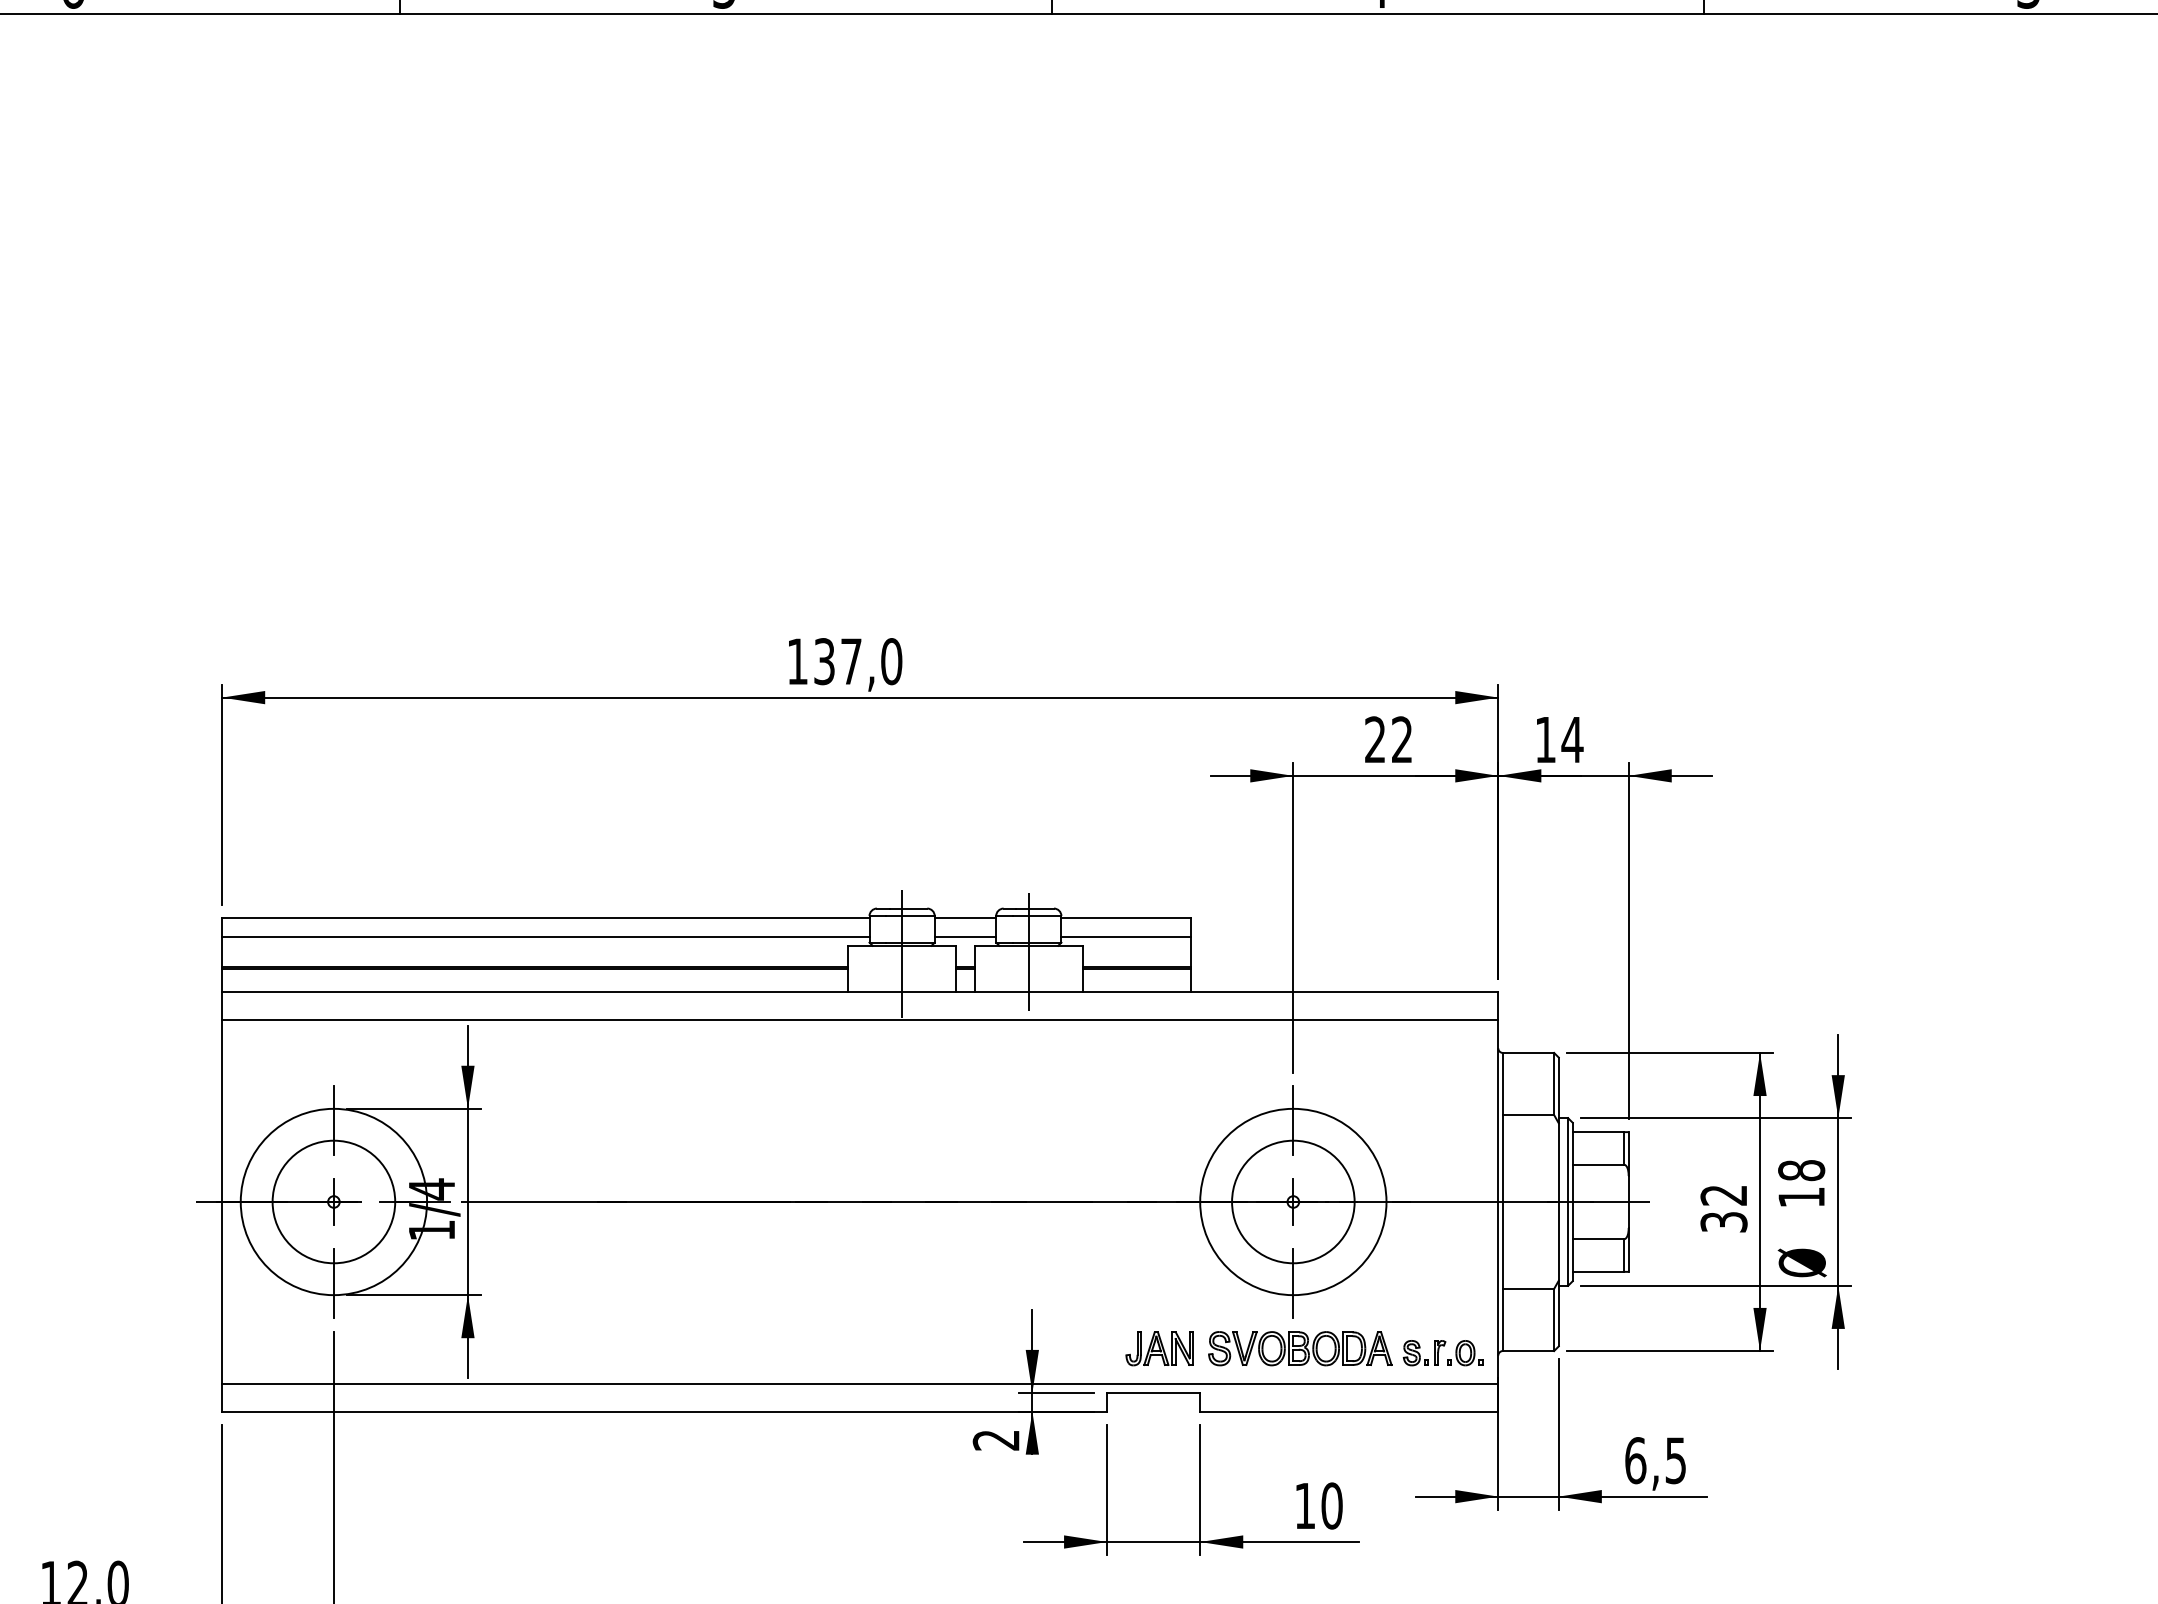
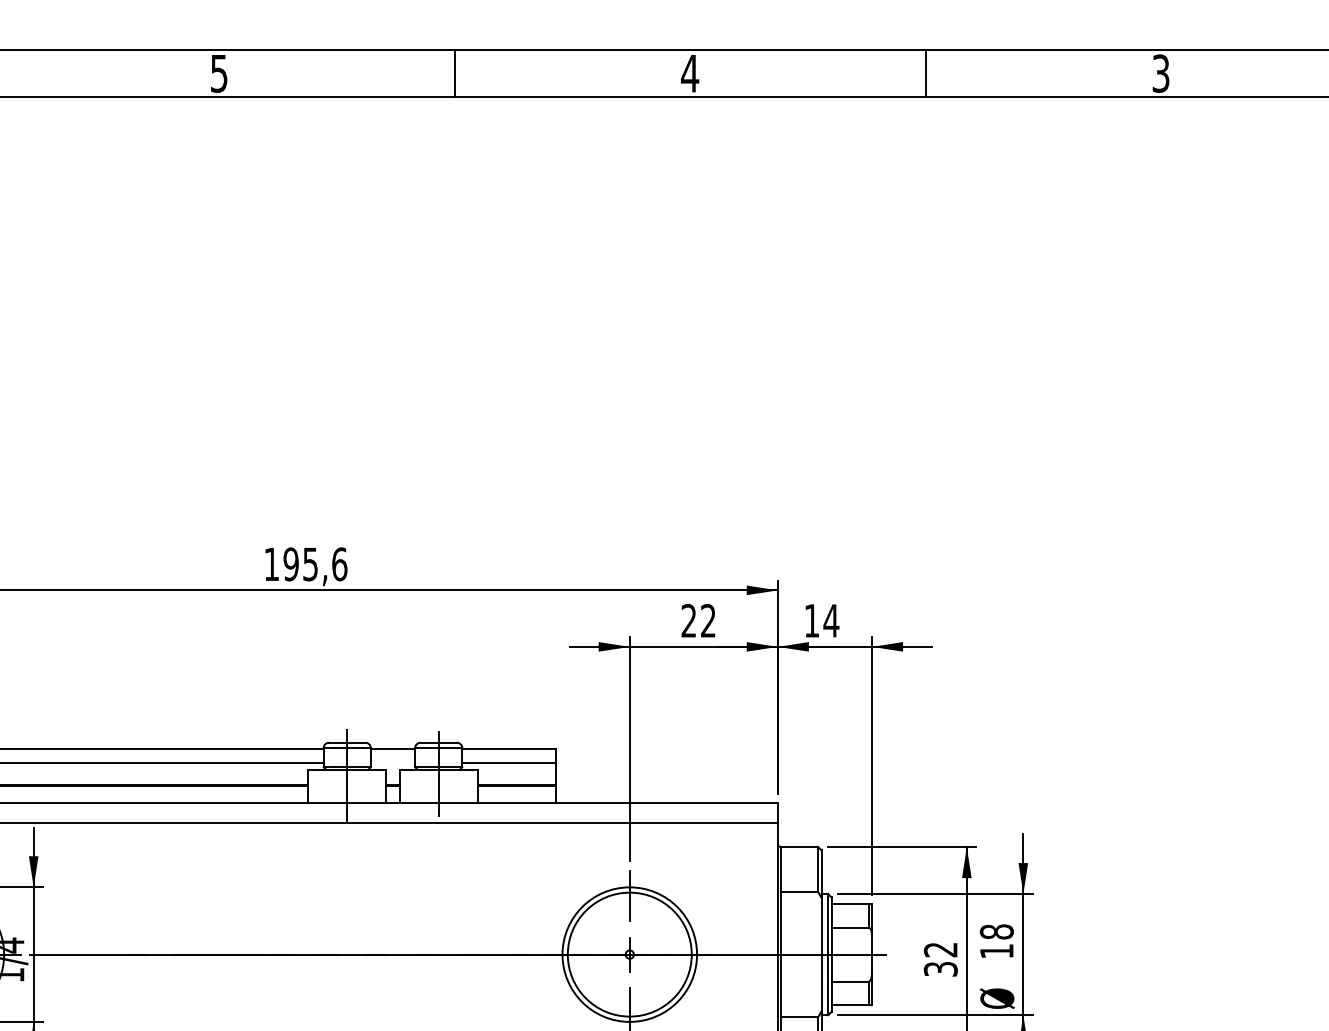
text: (857, 661) -> (315, 564), 137,0 -> 195,6
line: (965, 936) -> (393, 762), removed
circle: (1293, 1201) -> (629, 954), size x1.4

